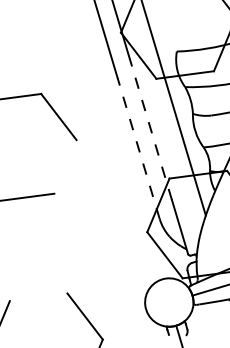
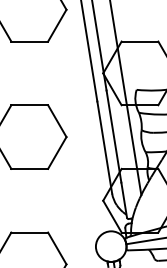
line: (150, 129) -> (113, 136), dashed -> solid
line: (138, 148) -> (104, 147), dashed -> solid
line: (65, 166) -> (57, 152), added
line: (38, 297) -> (29, 232), added

